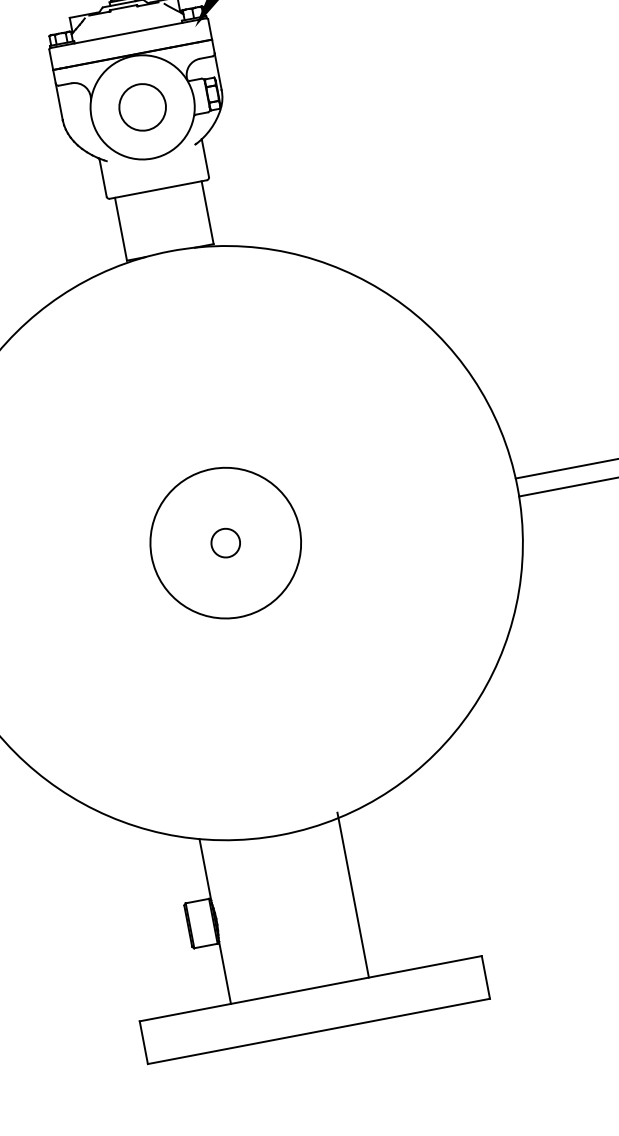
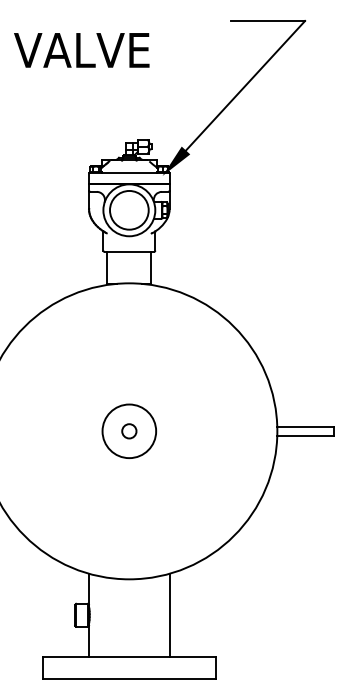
circle: (142, 105) -> (129, 209), size x1.67
circle: (226, 543) -> (129, 431), size x0.71
line: (352, 895) -> (169, 615), moved

